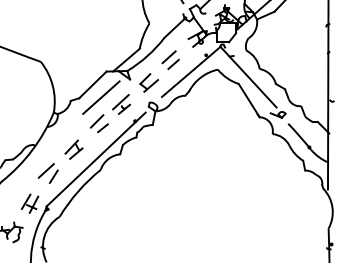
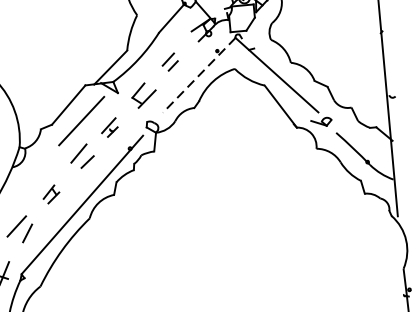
part: (170, 60) -> (169, 62), size x0.7
line: (191, 71) -> (199, 74), solid -> dashed
part: (121, 104) -> (109, 127), size x0.7
part: (73, 149) -> (50, 194), size x0.7

